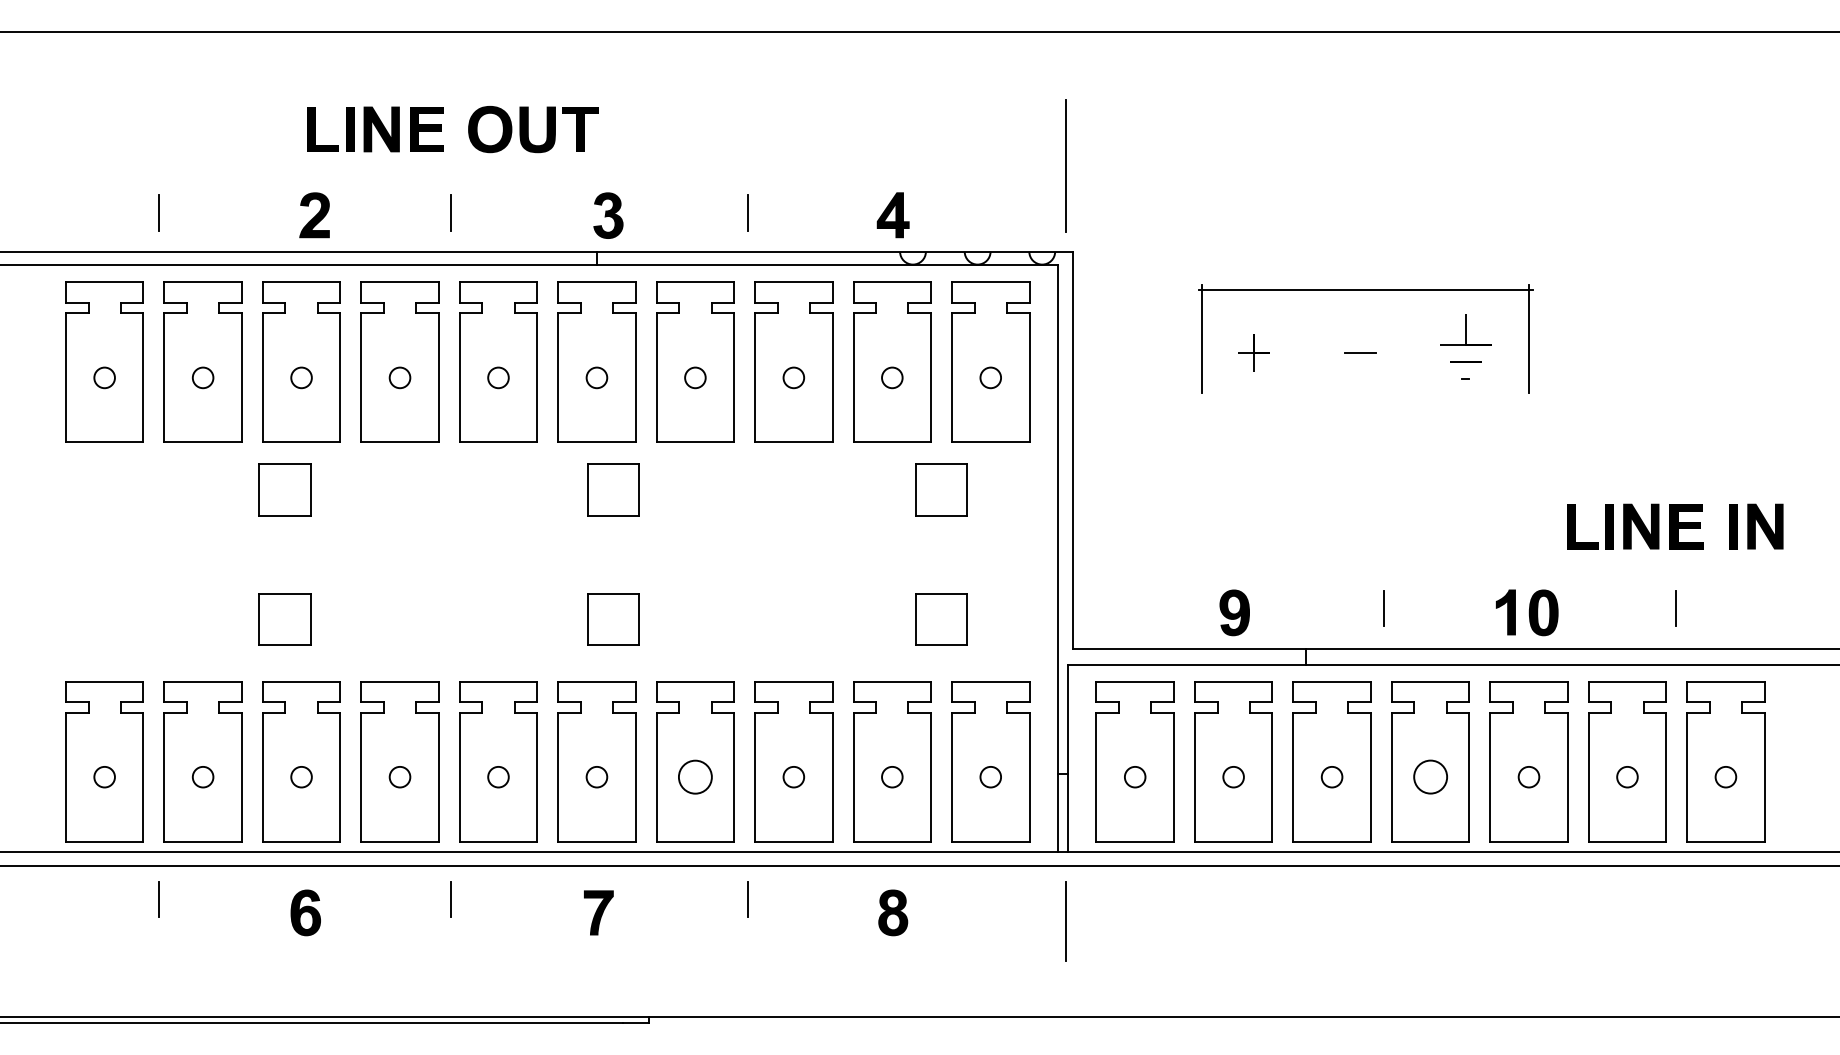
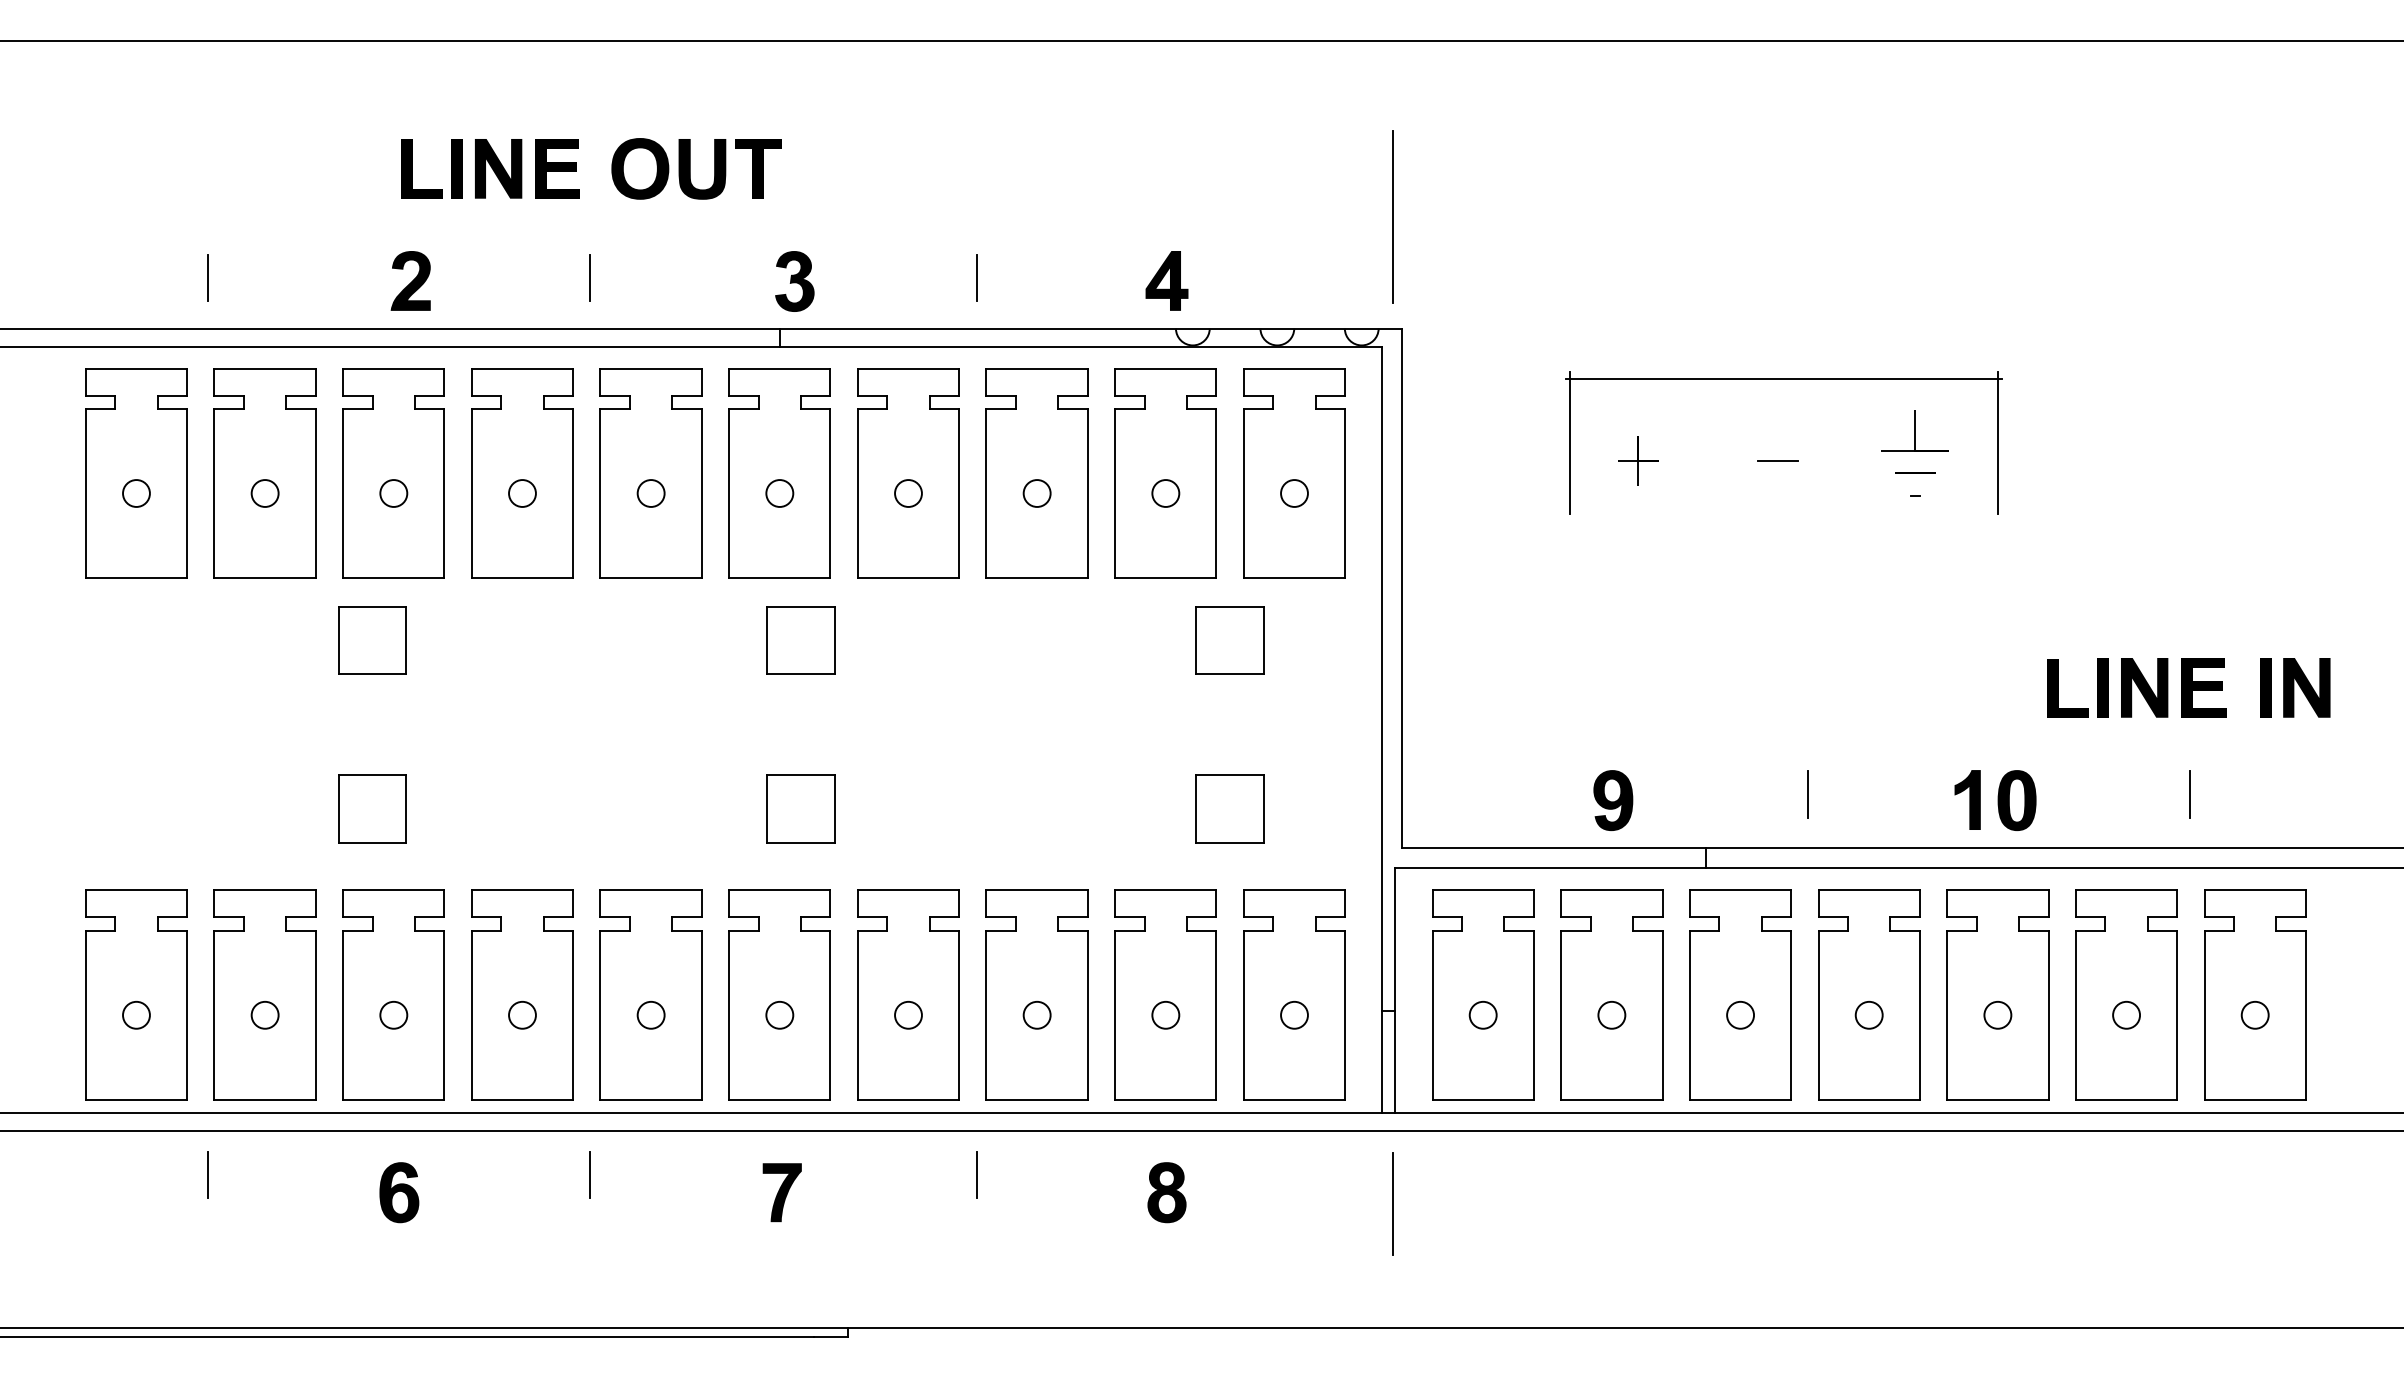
circle: (695, 776) -> (908, 1014), size x0.62
circle: (1430, 777) -> (1868, 1015), size x0.62

